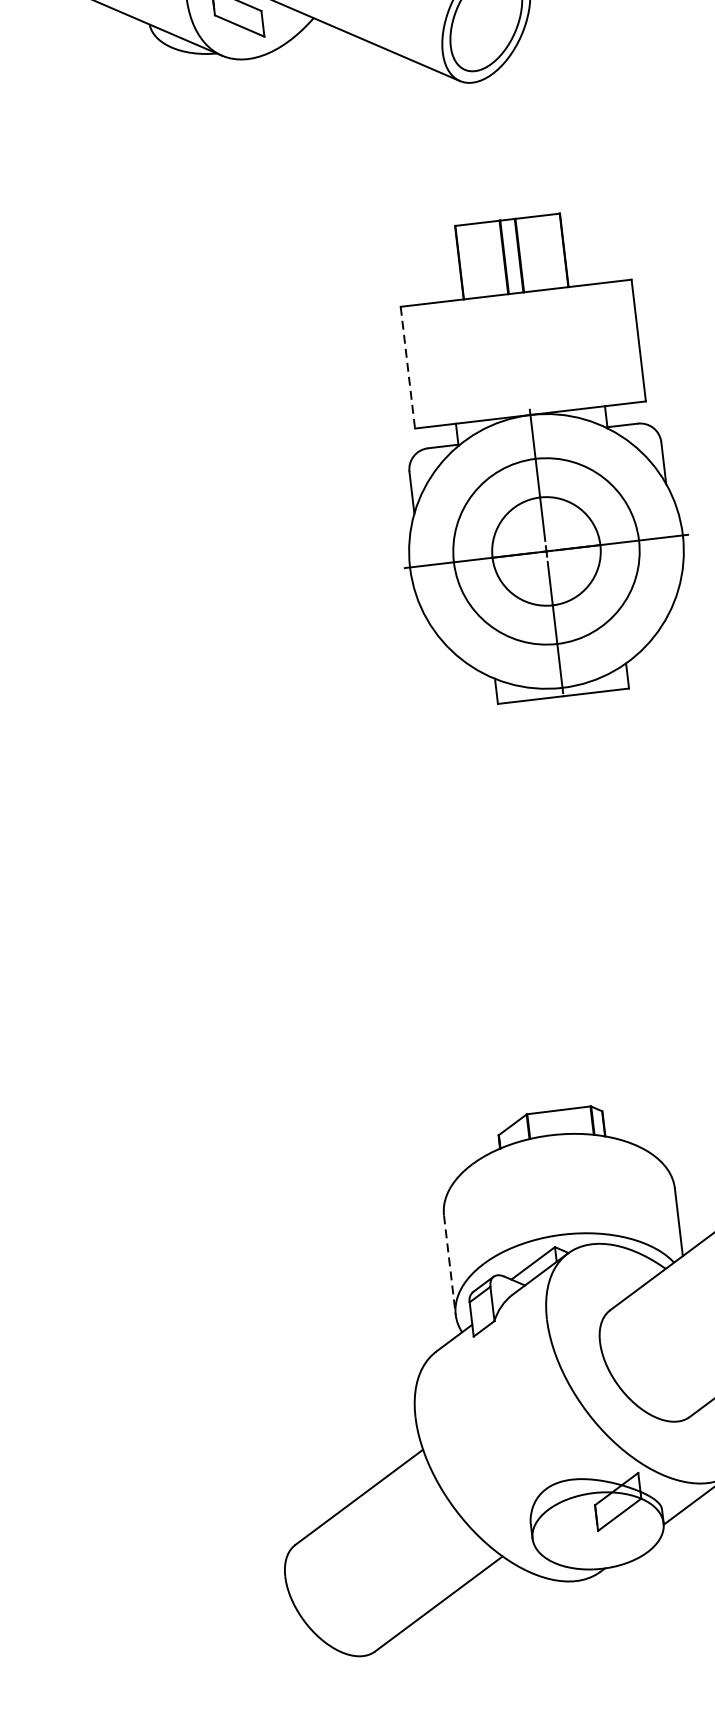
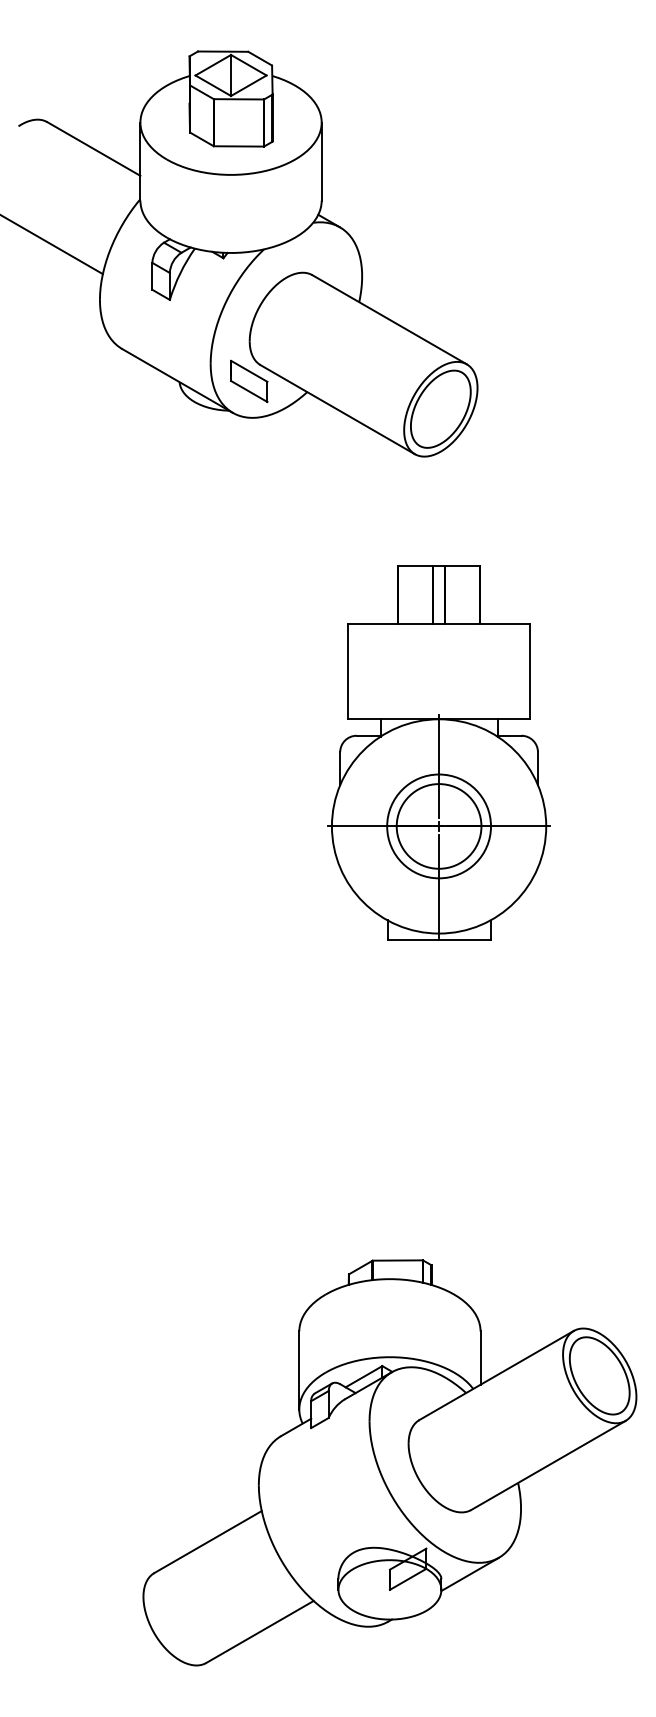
line: (407, 367) -> (348, 671), dashed -> solid
circle: (547, 551) -> (439, 826), size x0.71
line: (450, 1265) -> (299, 1370), dashed -> solid

